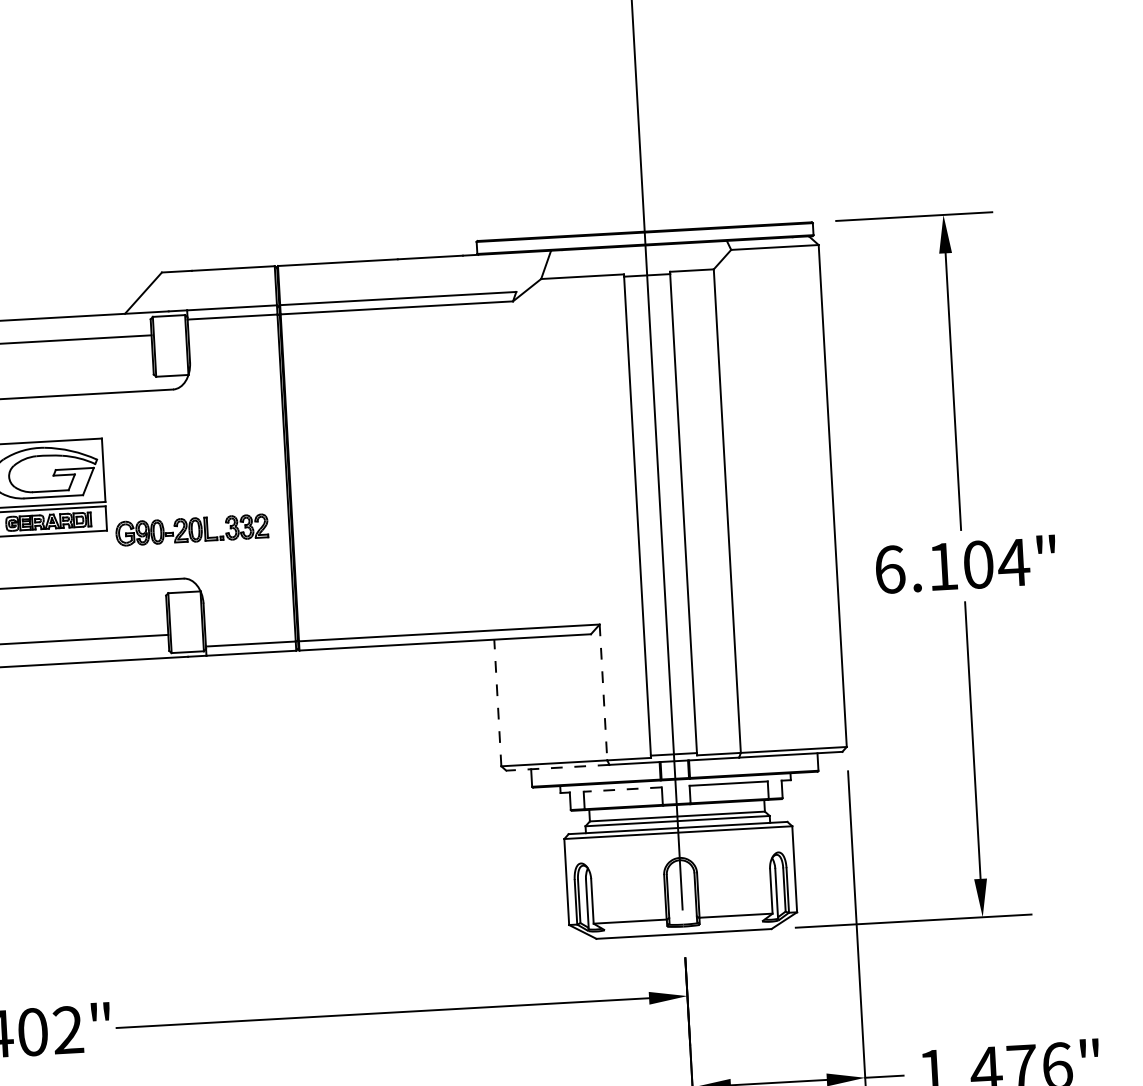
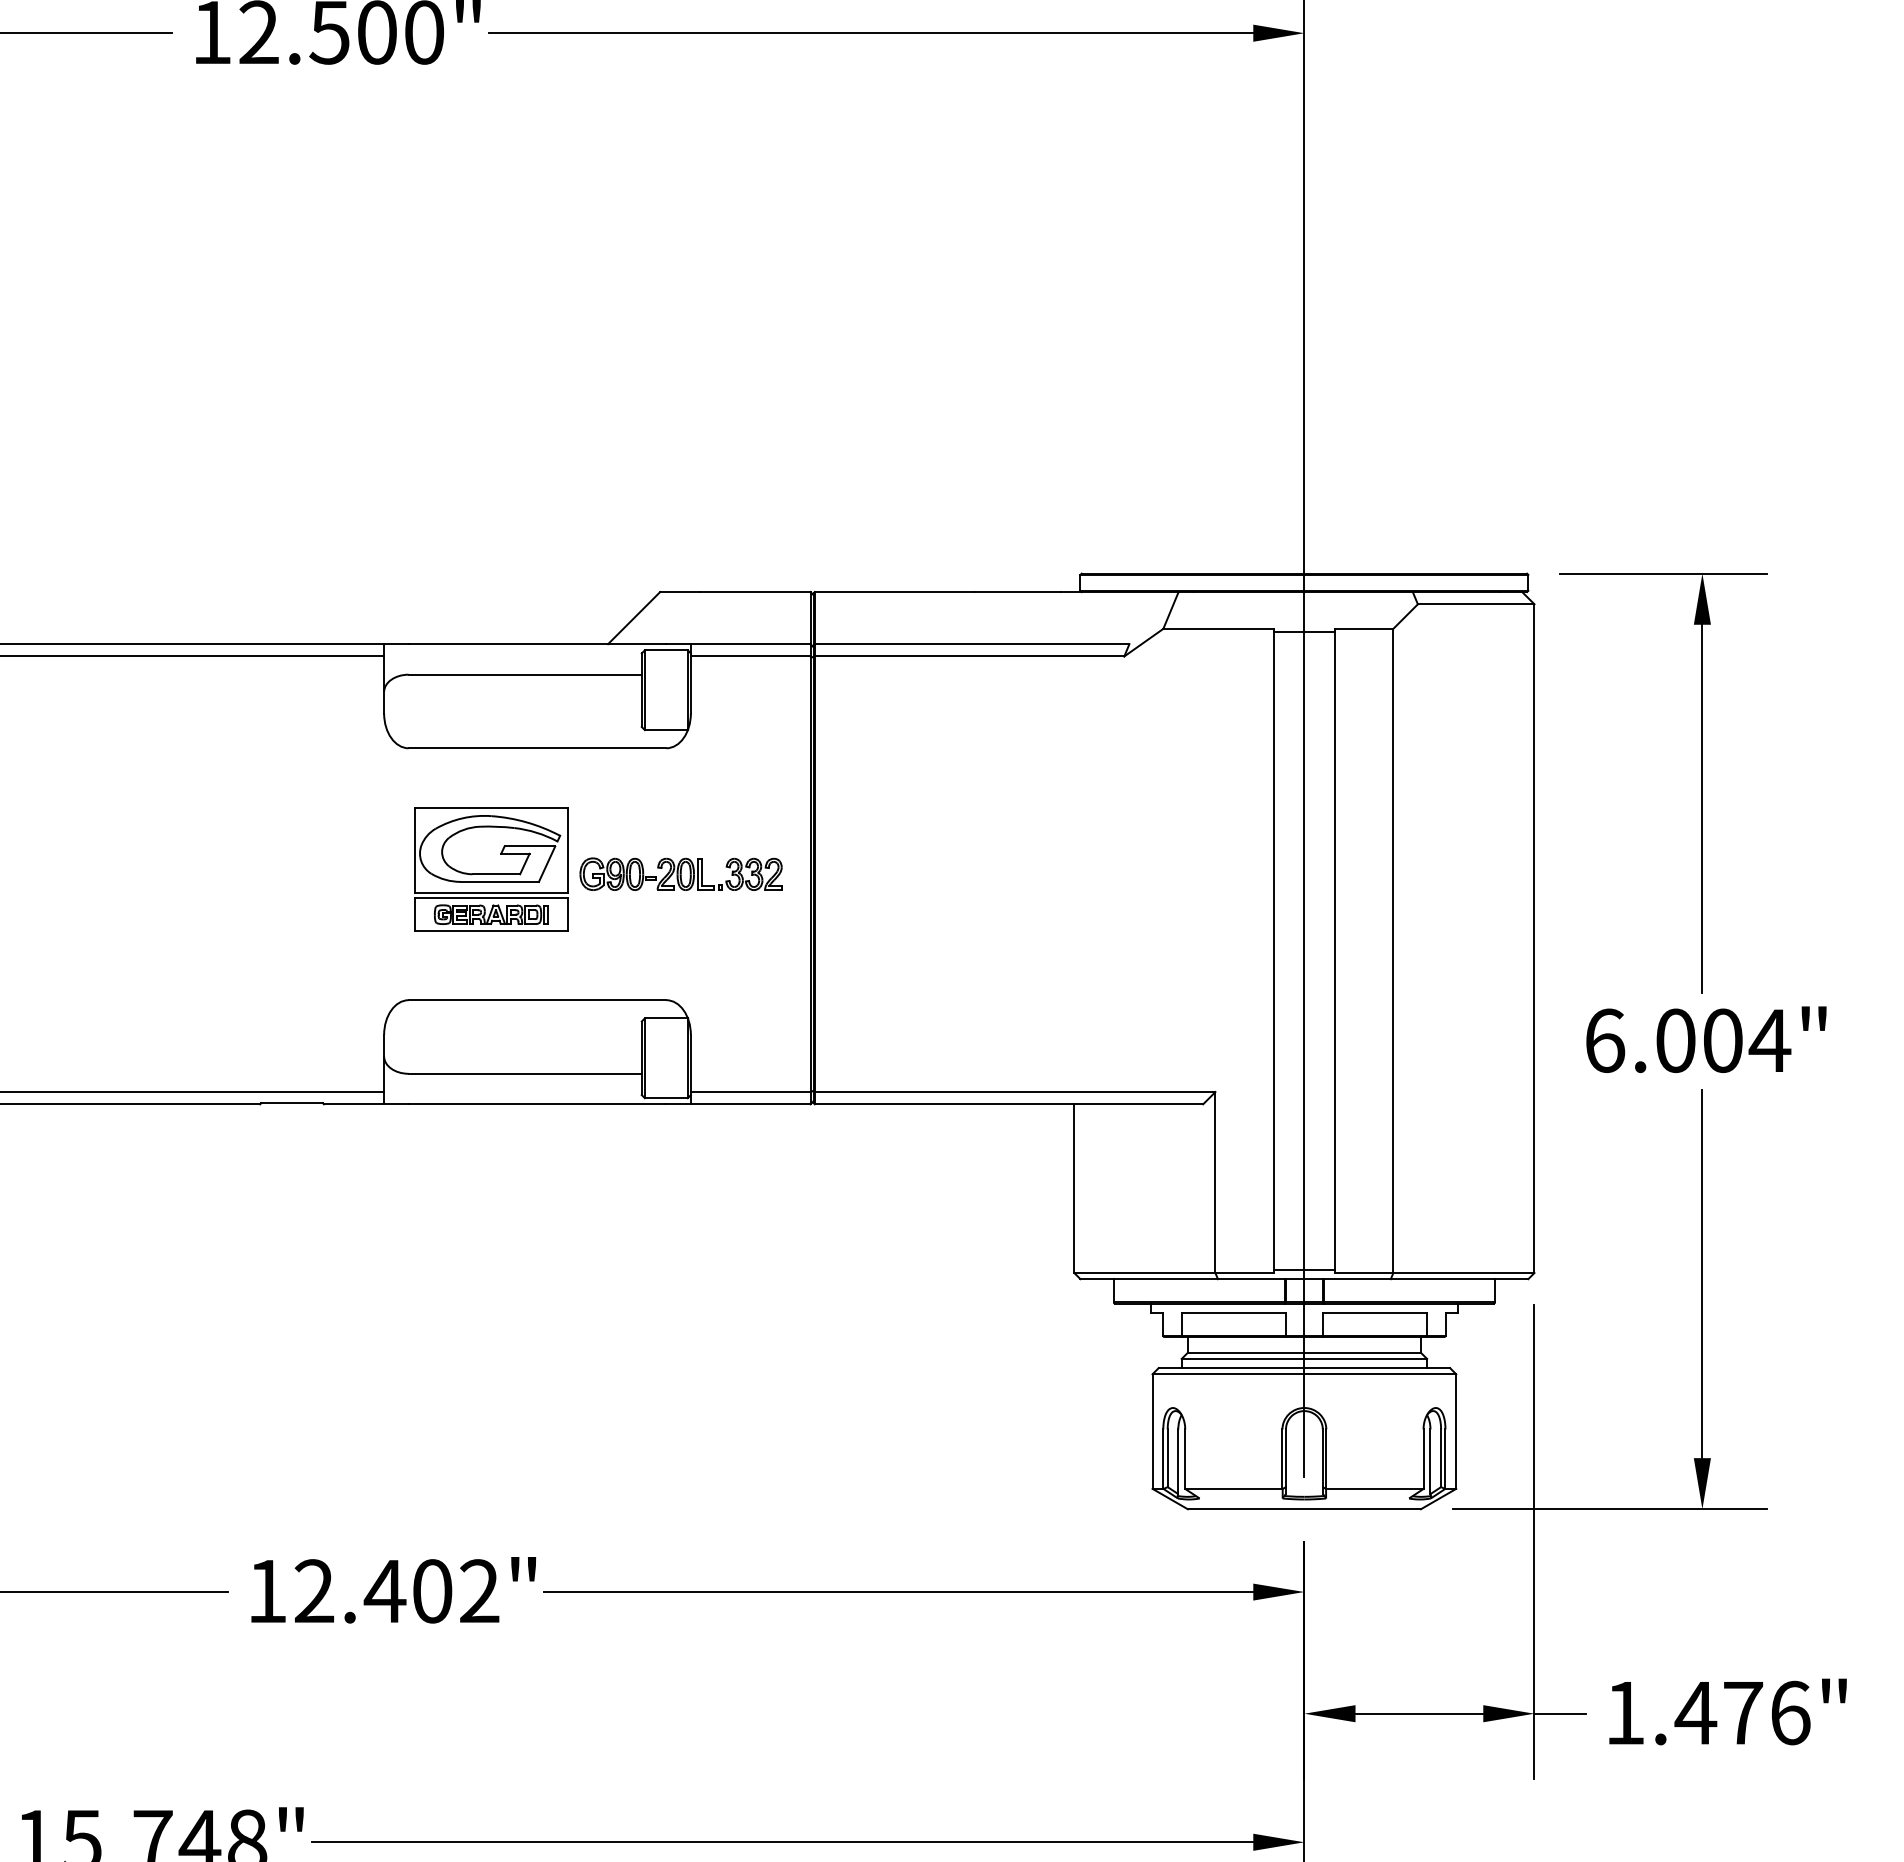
part: (191, 529) -> (680, 873), moved
text: (942, 566) -> (1675, 1040), 6.104" -> 6.004"
line: (603, 693) -> (1215, 1183), dashed -> solid
line: (497, 702) -> (1074, 1188), dashed -> solid
line: (558, 768) -> (1149, 1279), dashed -> solid
line: (622, 789) -> (1233, 1312), dashed -> solid

